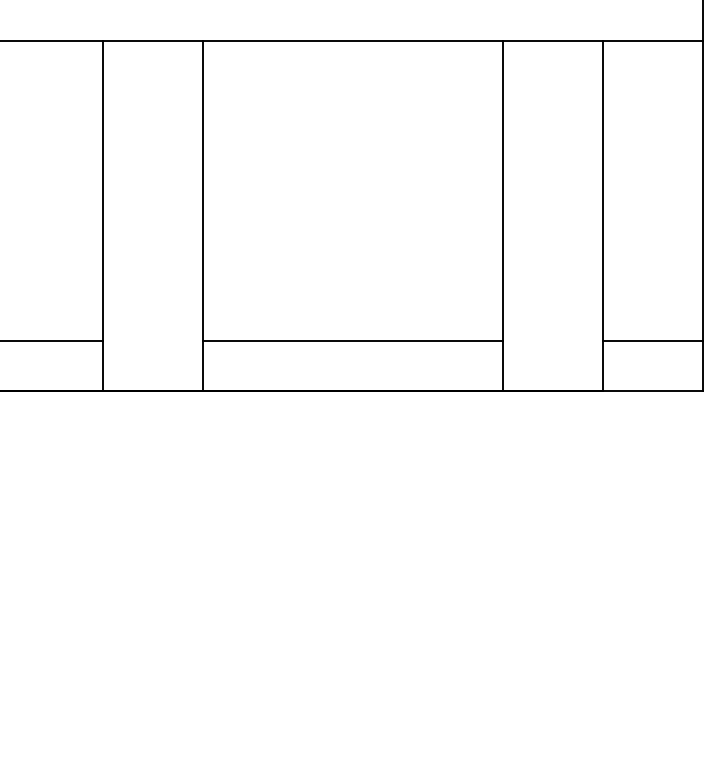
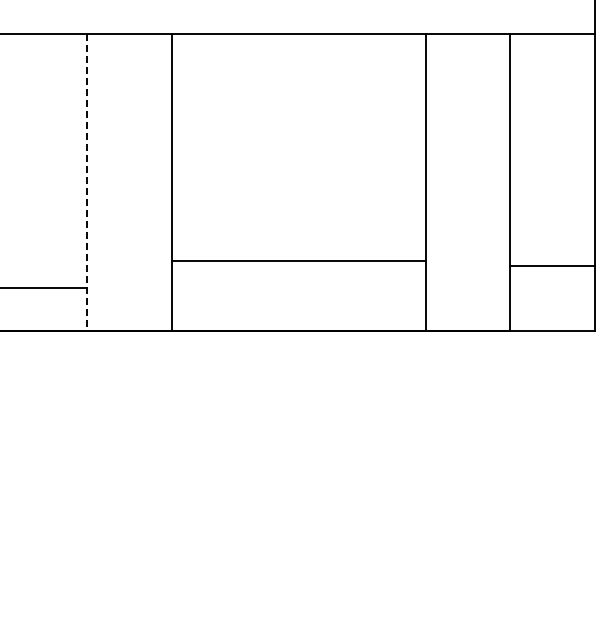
line: (102, 215) -> (86, 182), solid -> dashed
line: (352, 341) -> (298, 261), moved
line: (652, 341) -> (552, 266), moved

